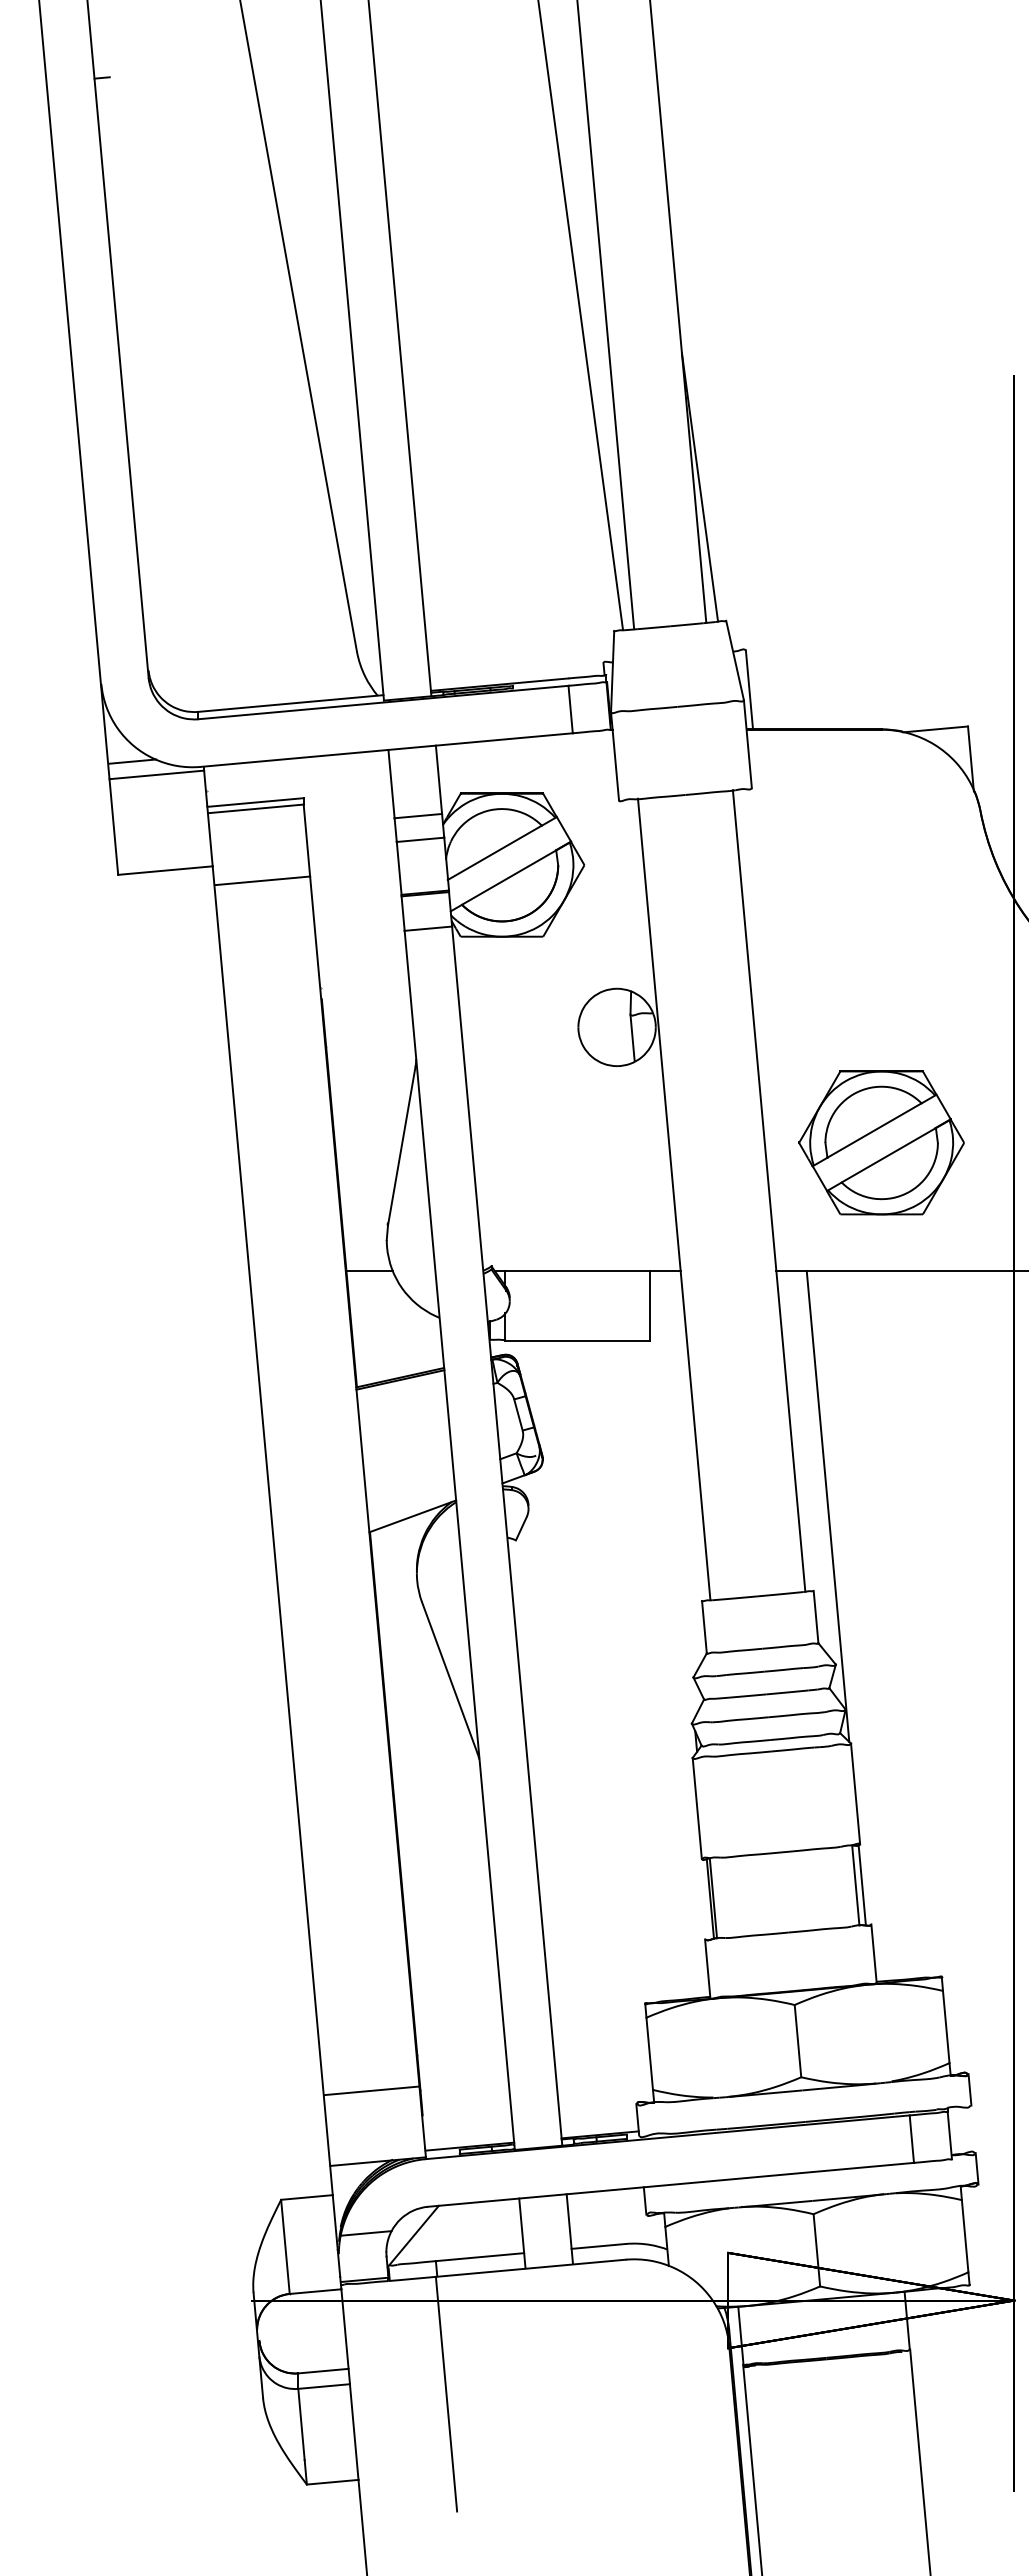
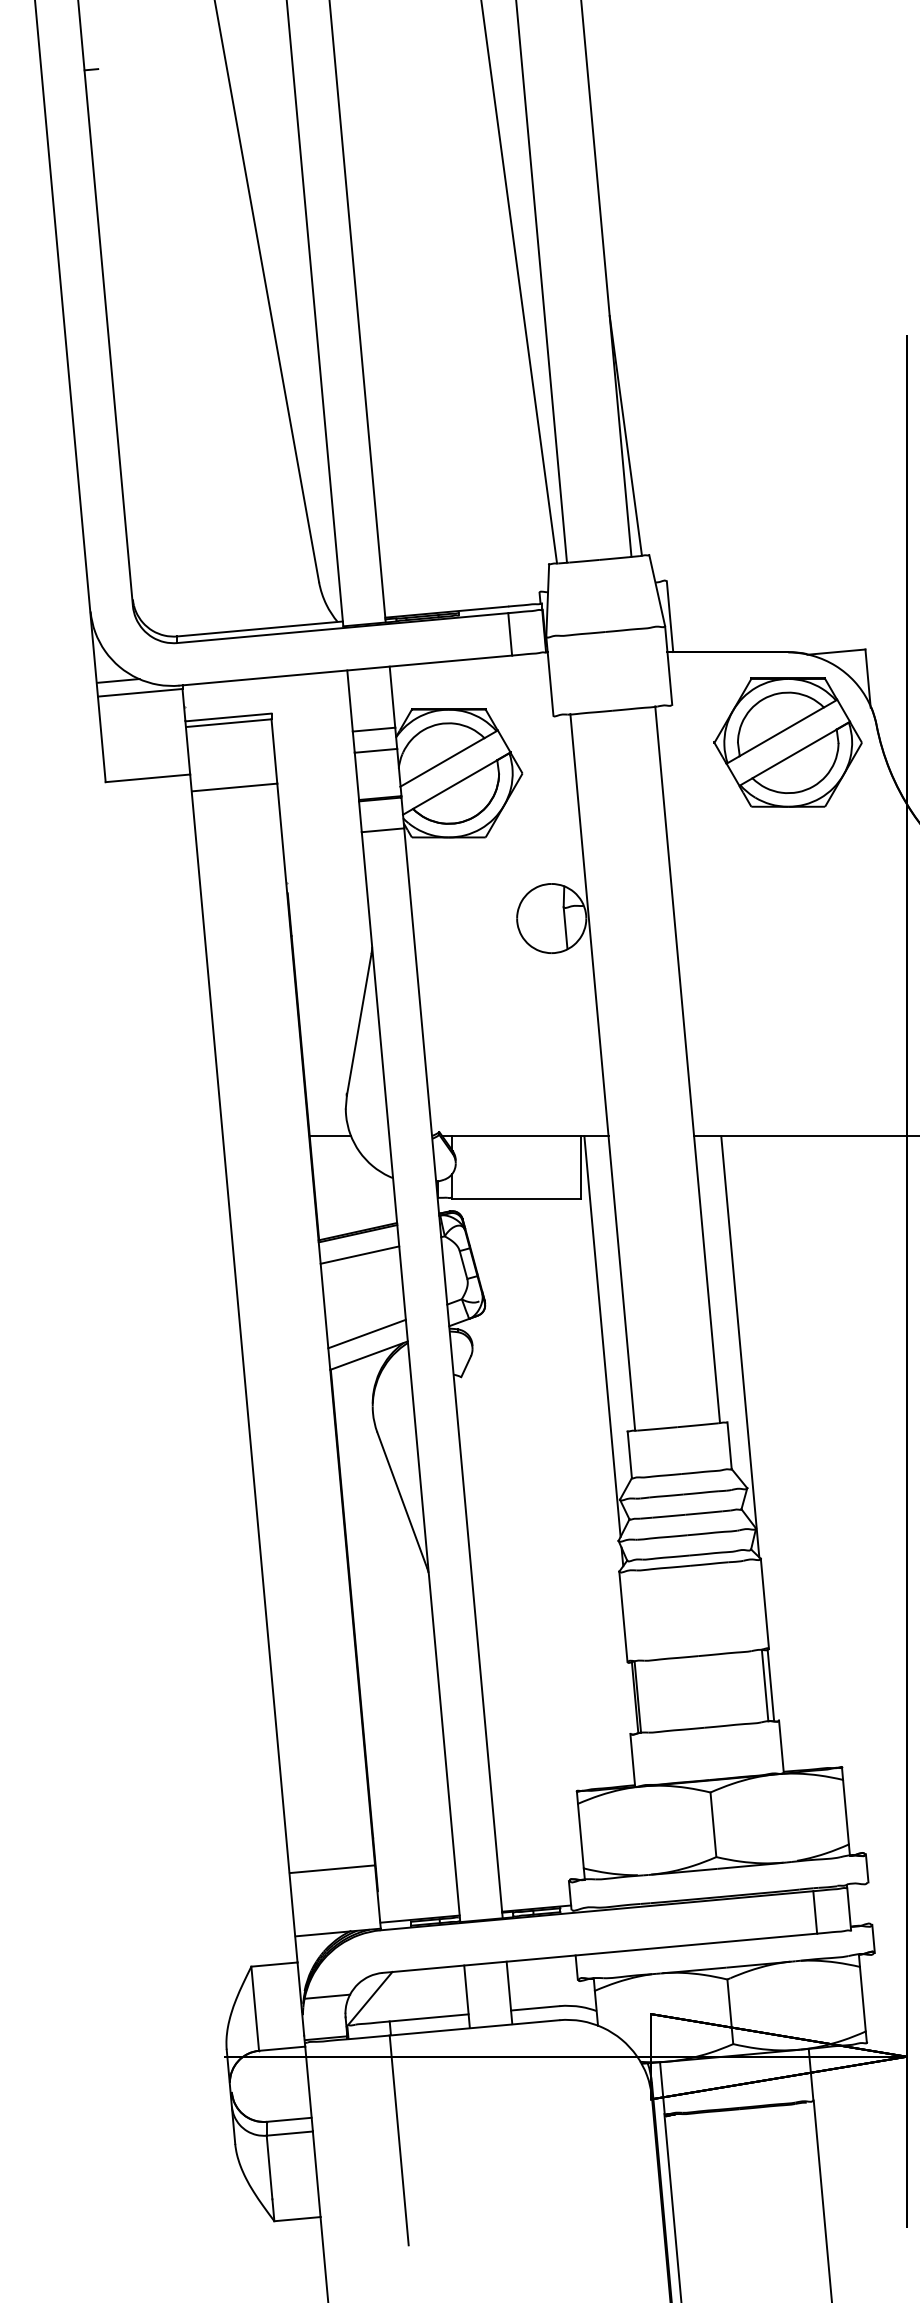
part: (881, 1142) -> (788, 742), moved
line: (402, 1403) -> (359, 1254), added
line: (410, 1492) -> (367, 1334), added
line: (673, 1494) -> (602, 1336), added

